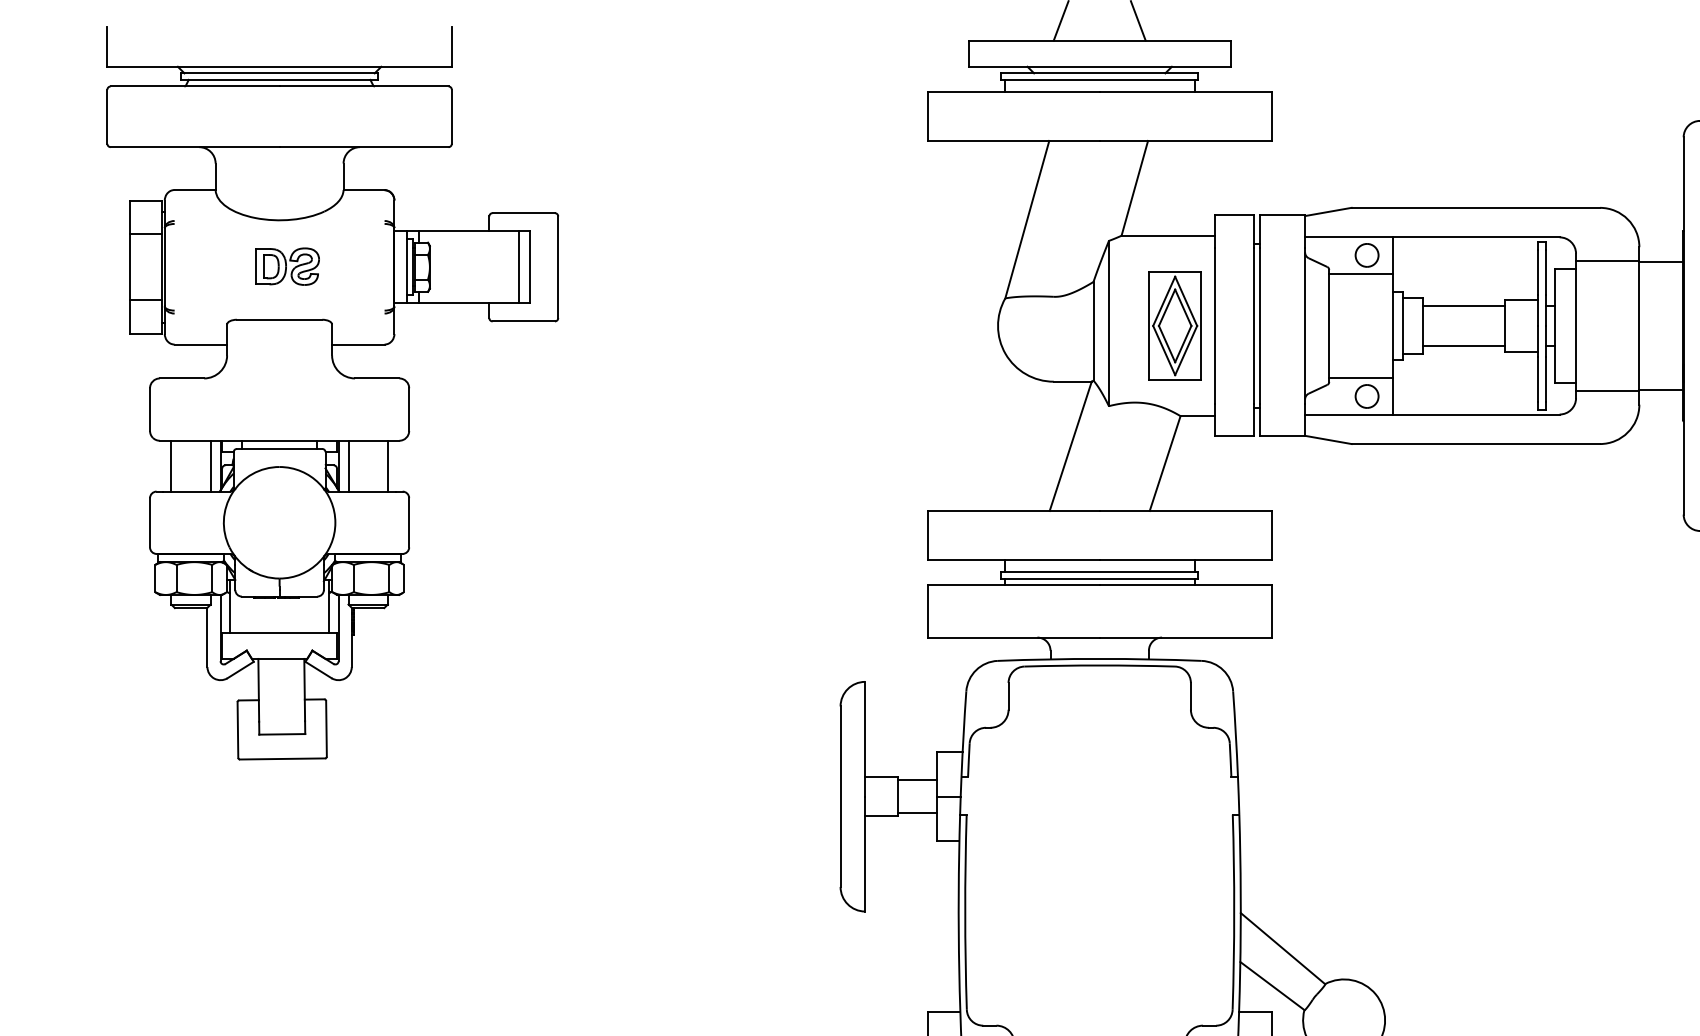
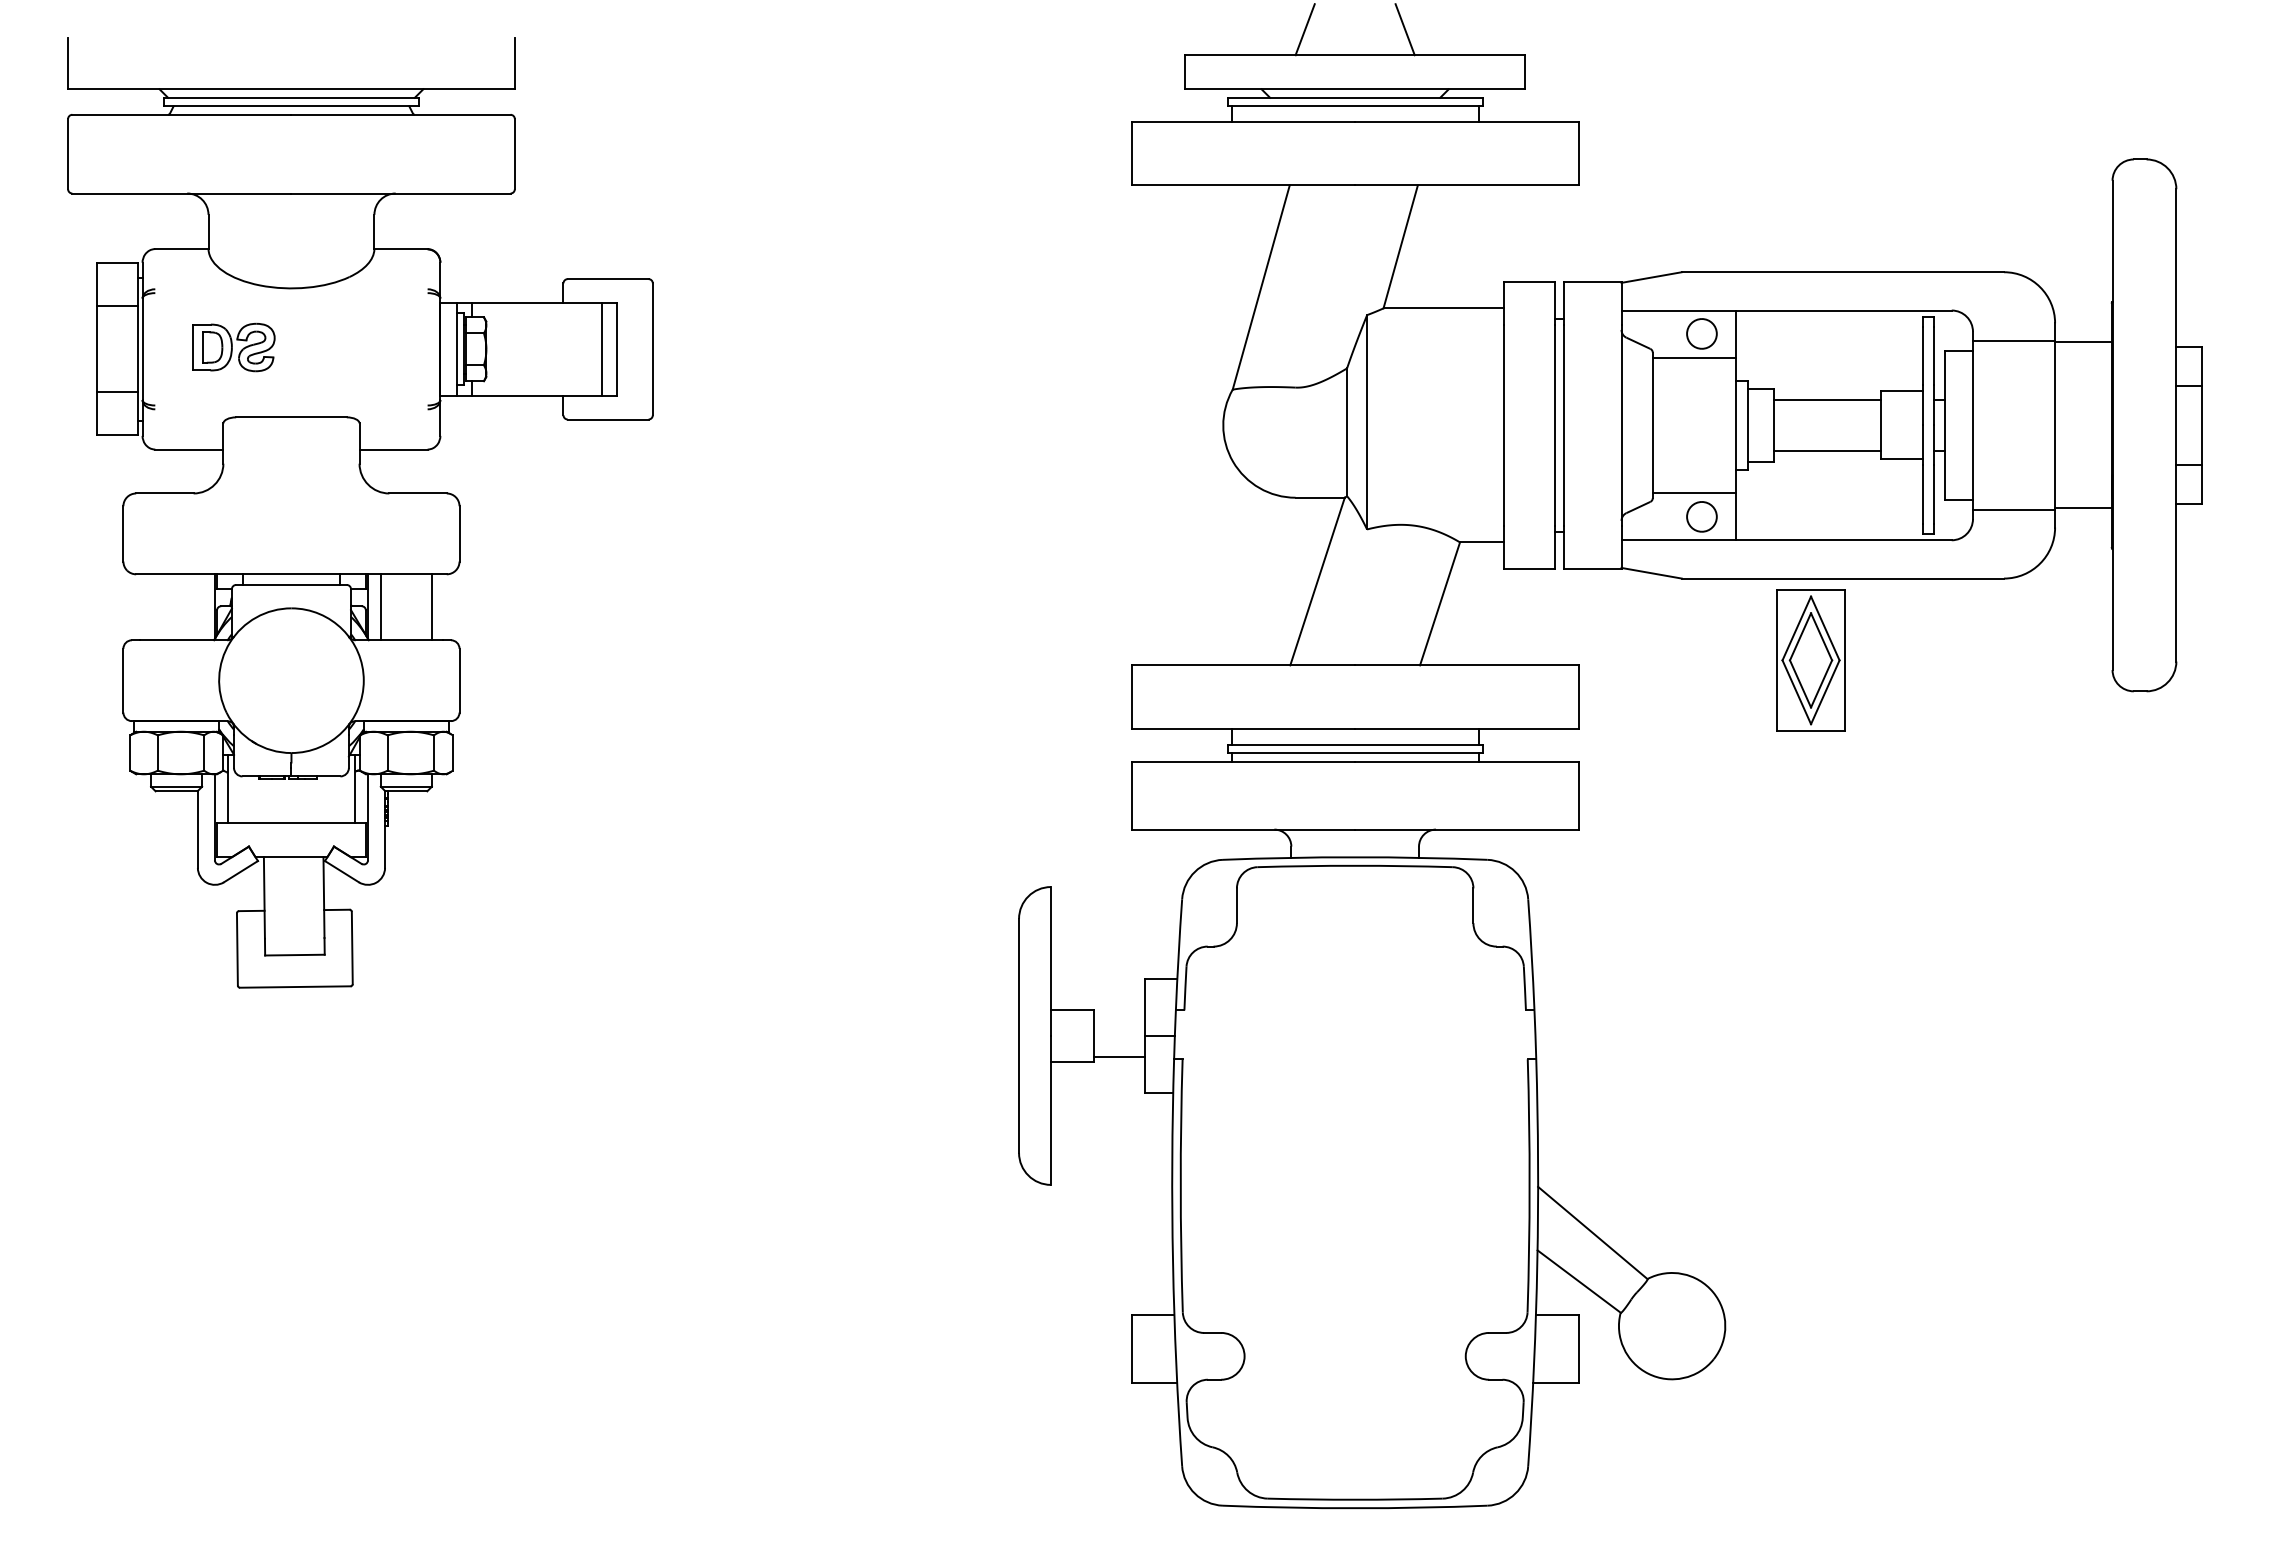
part: (287, 266) -> (233, 347), moved
part: (1174, 326) -> (1810, 660), moved
line: (171, 466) -> (151, 607), removed
line: (211, 466) -> (202, 607), removed
line: (917, 780) -> (1118, 1014), removed

